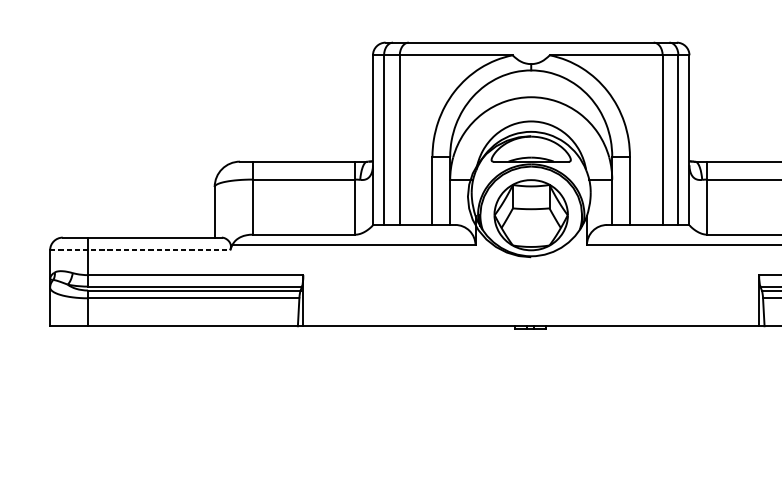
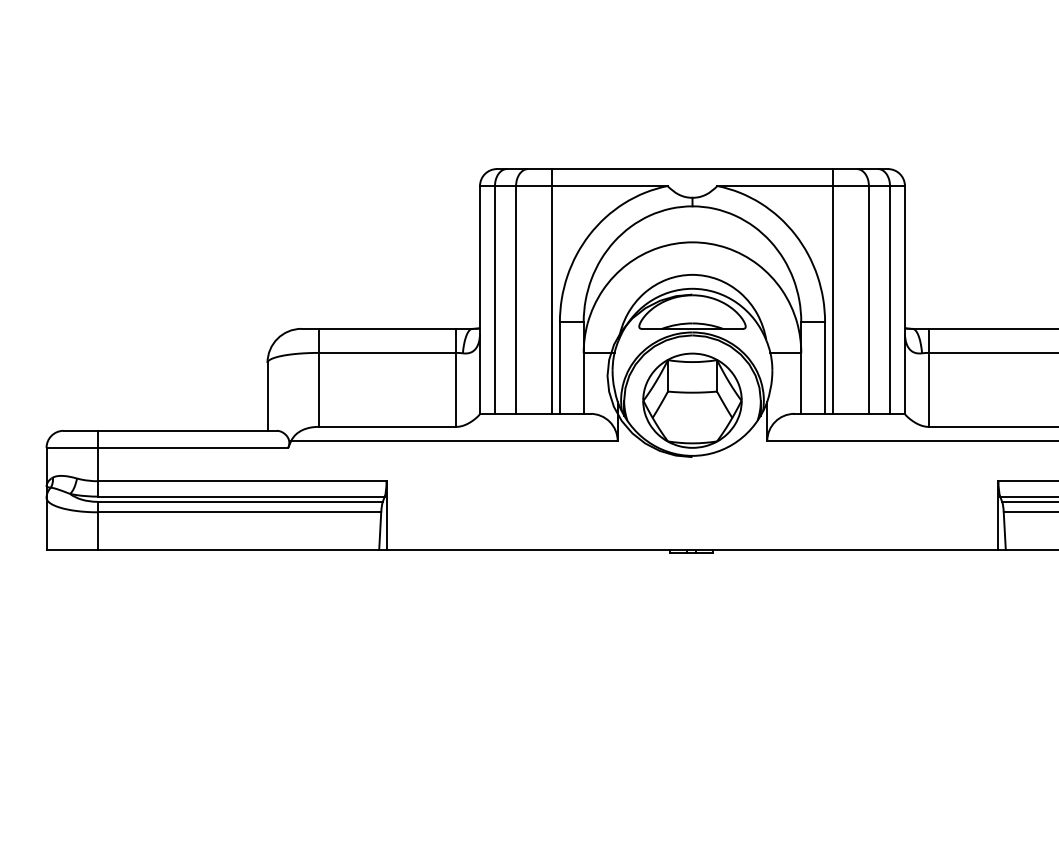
line: (426, 133) -> (552, 291), added
line: (635, 133) -> (832, 291), added
line: (140, 250) -> (167, 447), dashed -> solid

